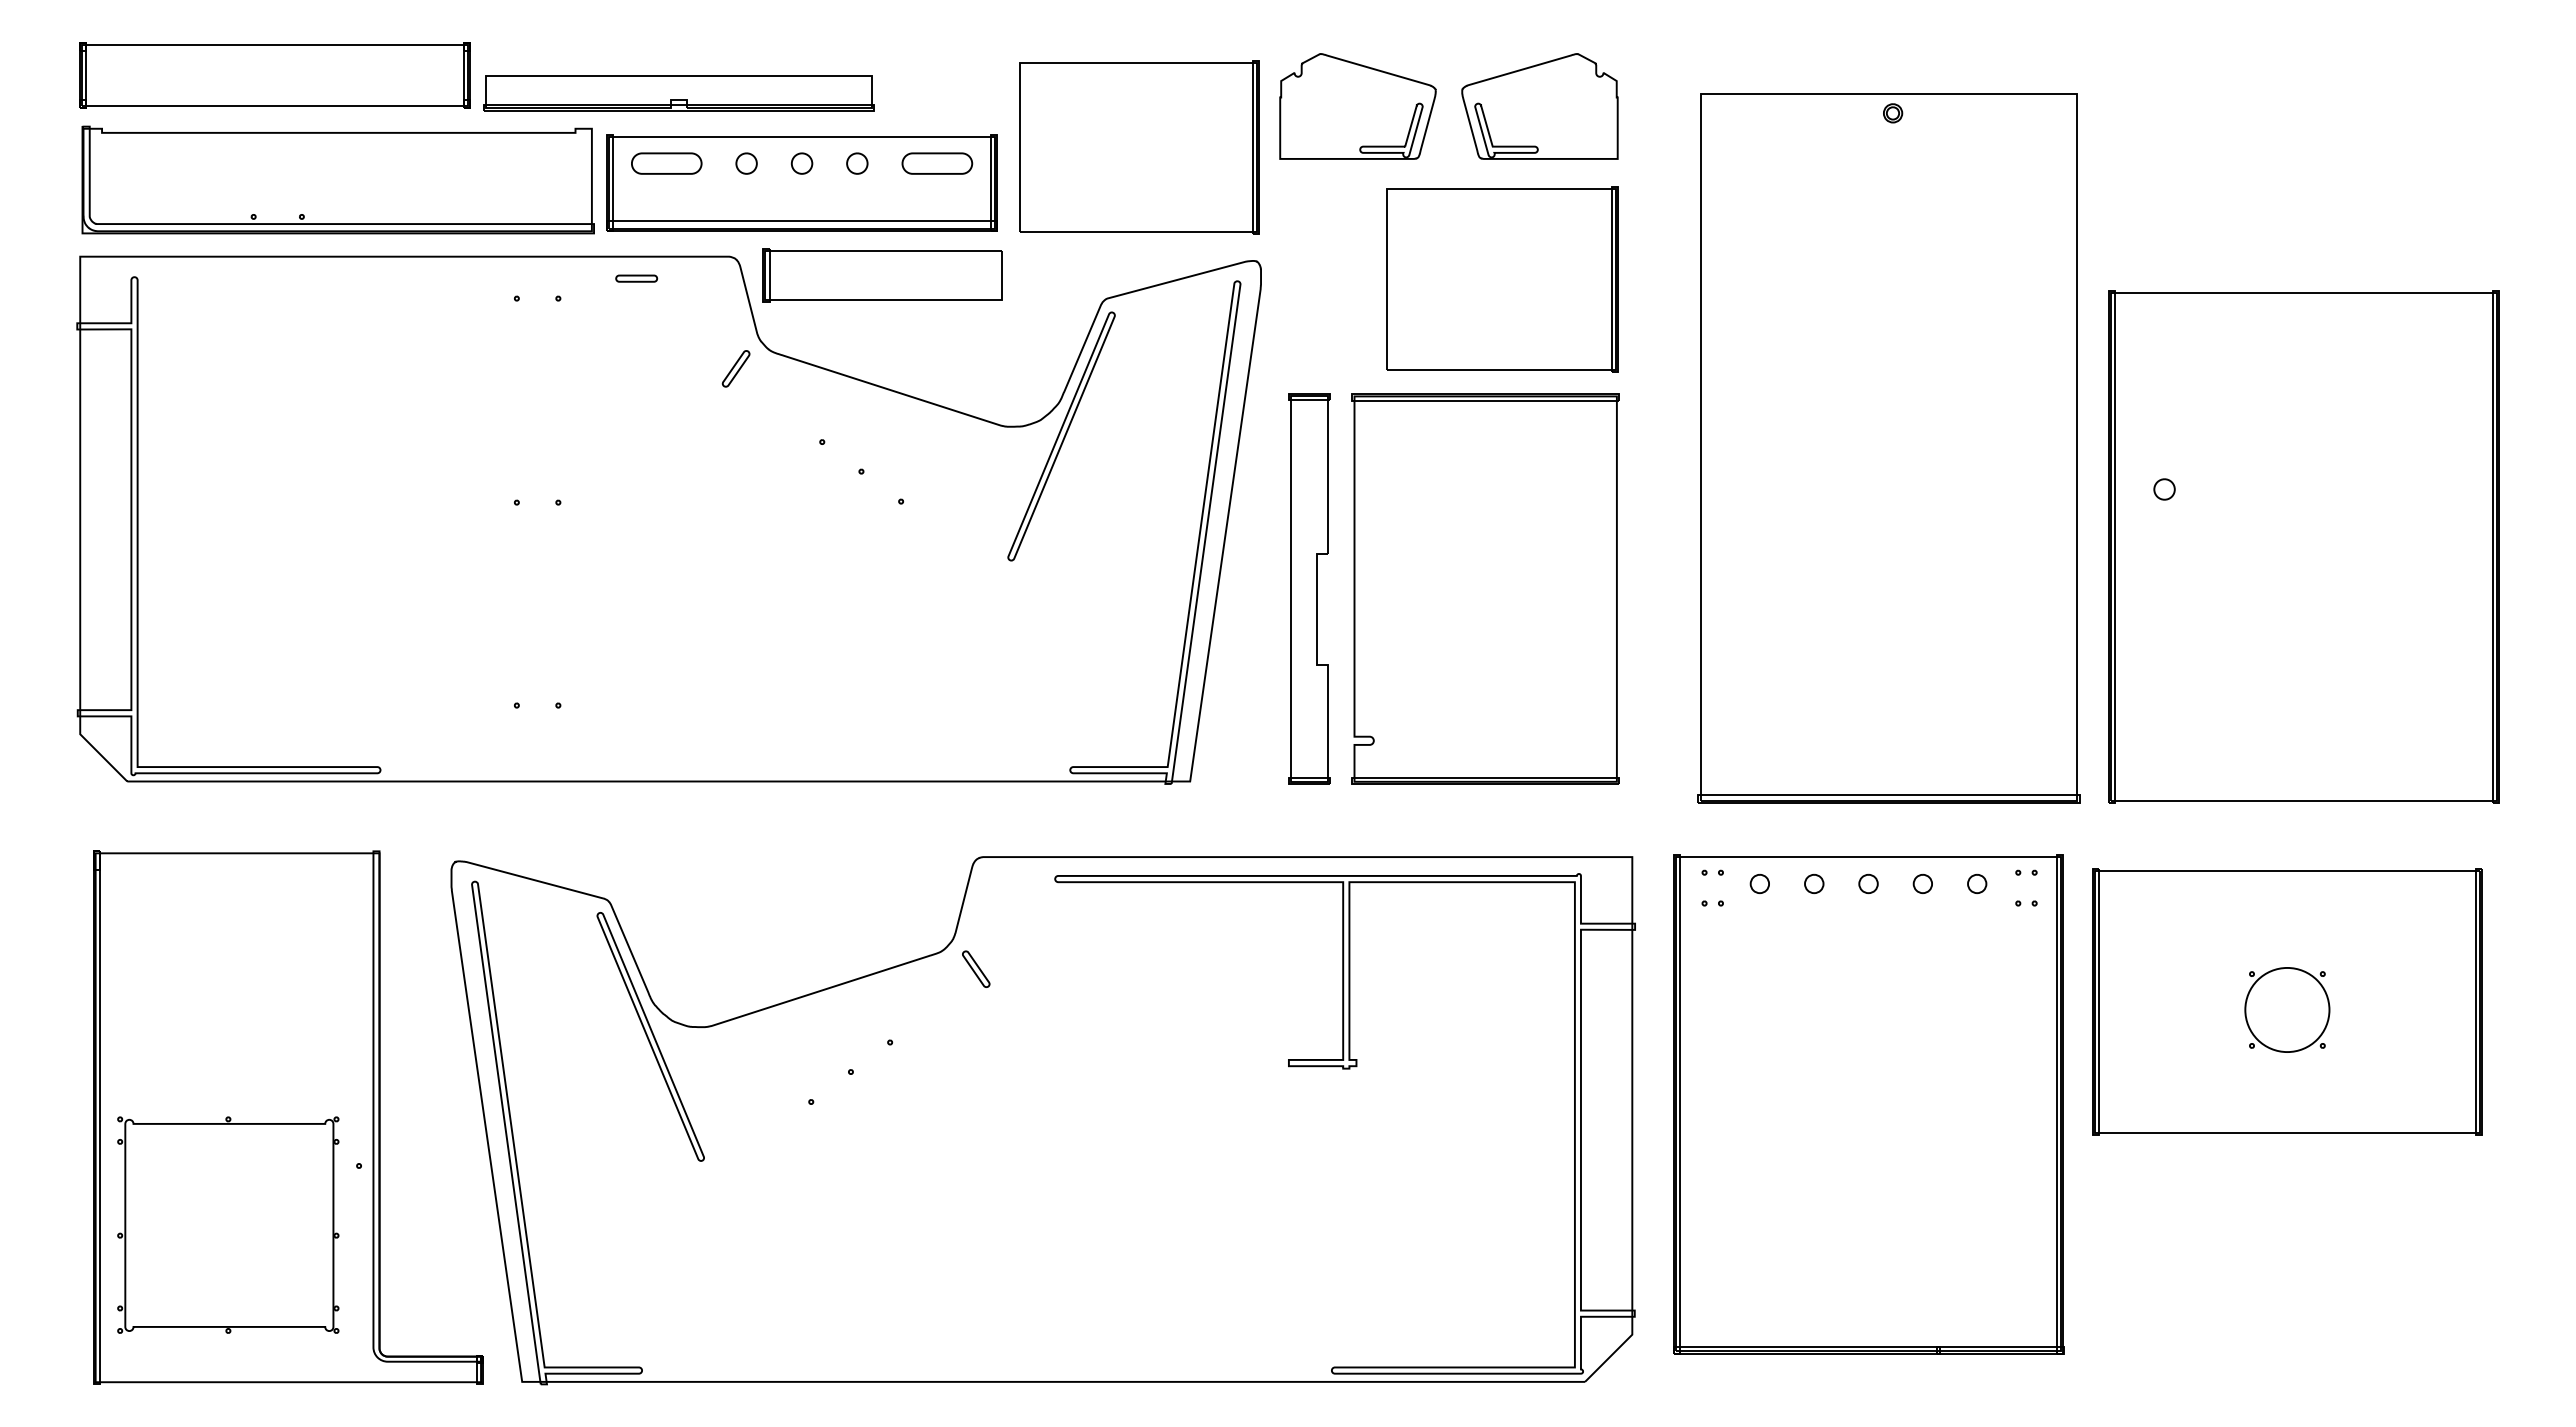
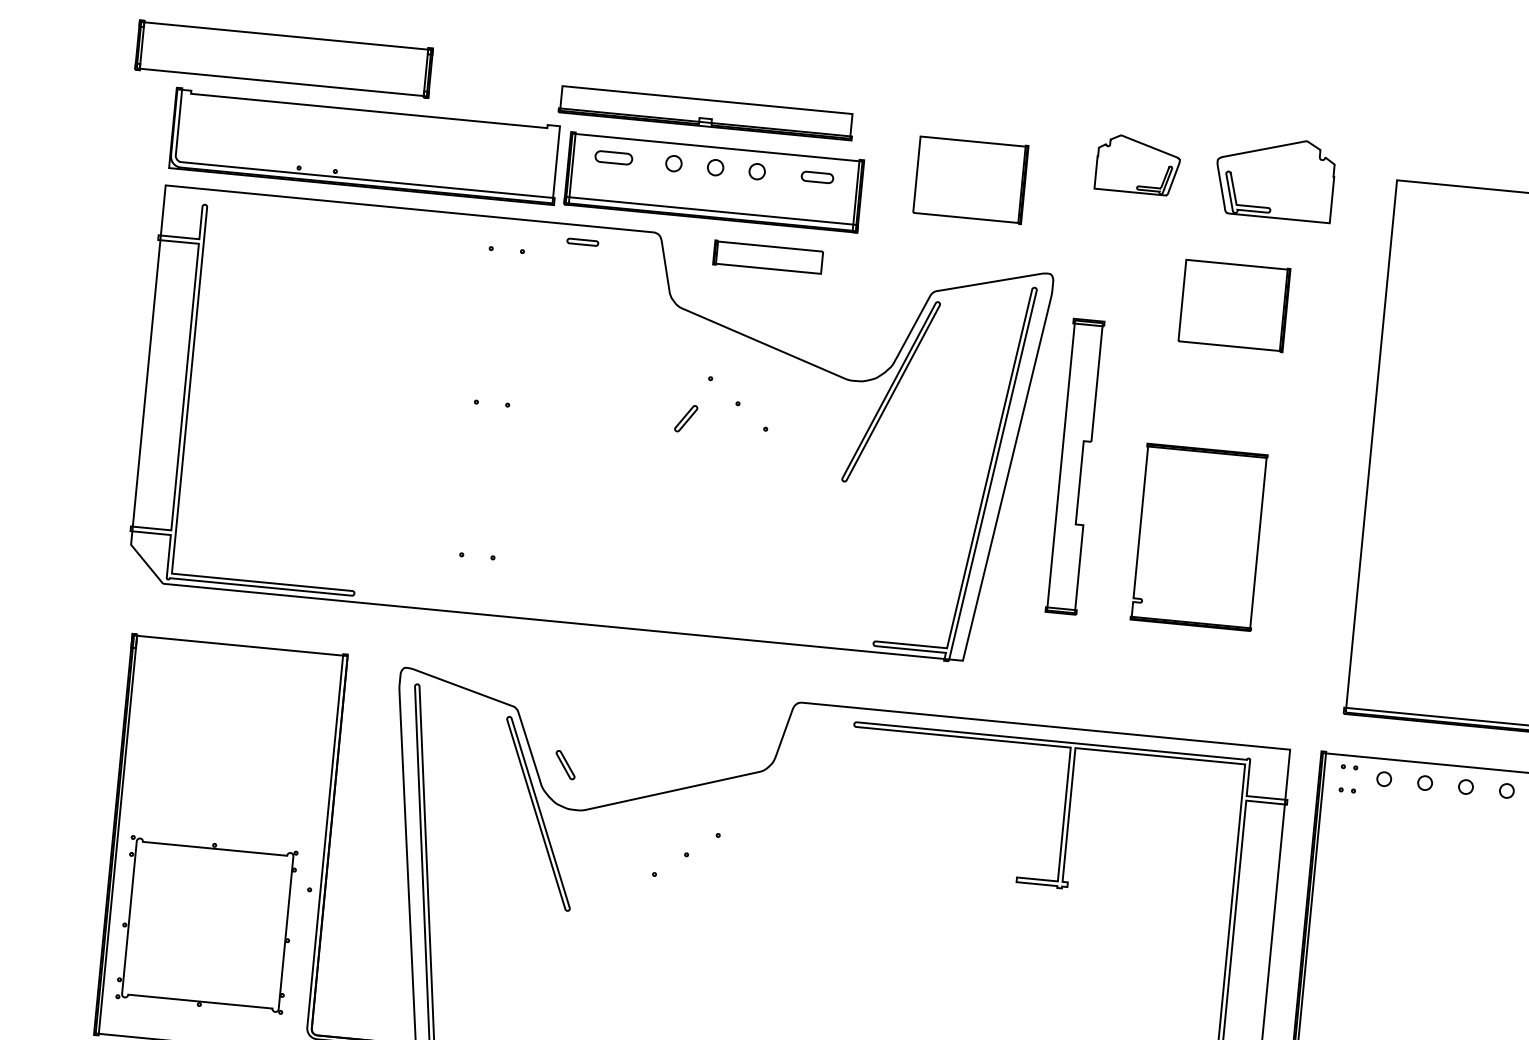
part: (274, 75) -> (283, 59), moved
part: (678, 93) -> (705, 113), moved
part: (1357, 106) -> (1137, 164), size x0.7
part: (1139, 147) -> (970, 180), size x0.6
part: (666, 163) -> (613, 157), size x0.7
part: (937, 163) -> (817, 177), size x0.6
part: (882, 275) -> (768, 257), size x0.6
part: (1502, 279) -> (1234, 305), size x0.6
part: (735, 368) -> (685, 418), moved
part: (1309, 588) -> (1075, 466), moved
part: (1485, 588) -> (1199, 536), size x0.6
part: (976, 968) -> (565, 764), moved

